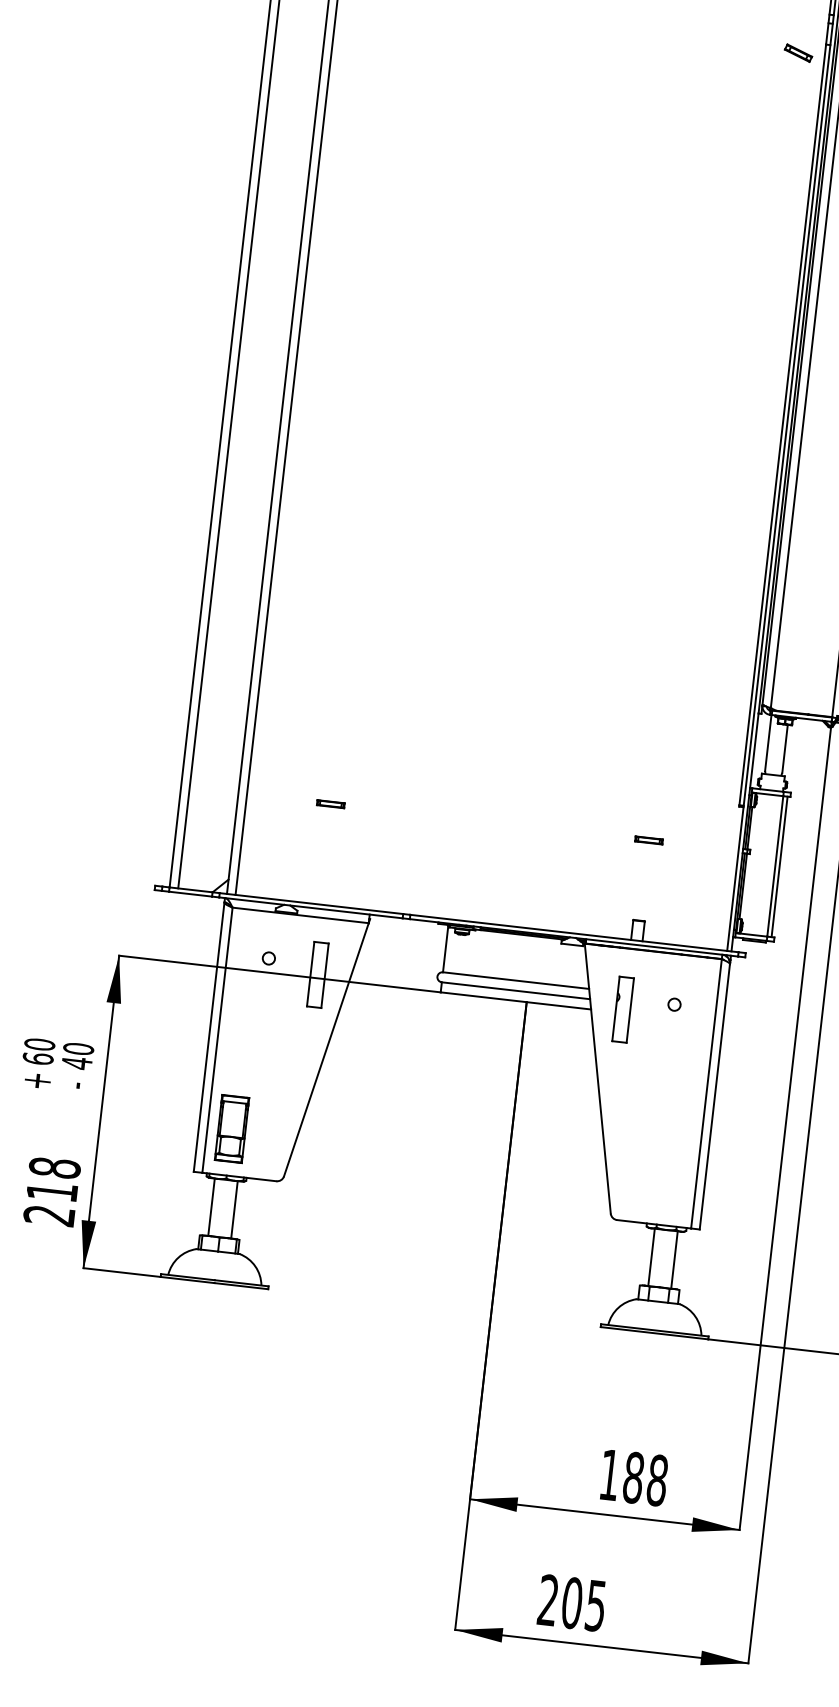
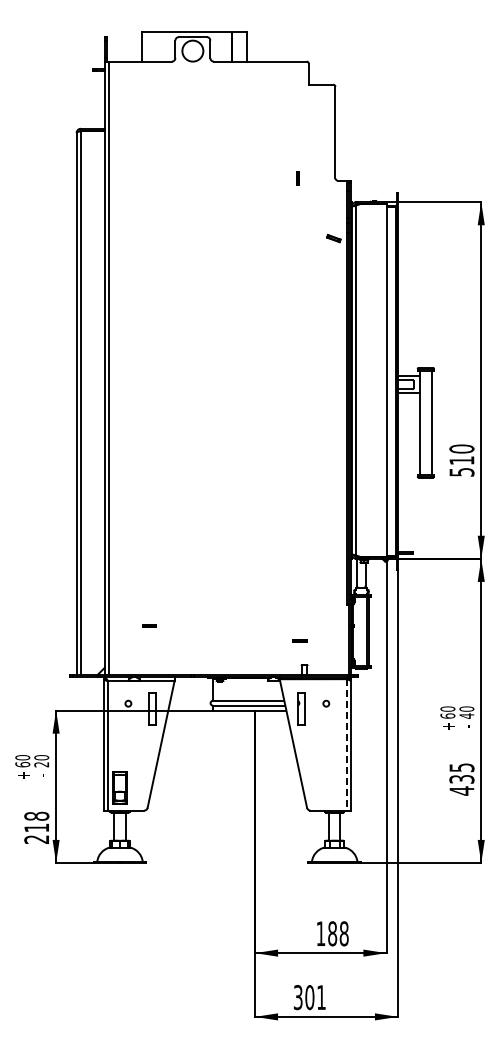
line: (648, 839) -> (299, 640), moved
text: (76, 1062) -> (41, 764), 40 -> 20
line: (706, 1093) -> (346, 744), solid -> dashed
text: (571, 1602) -> (309, 997), 205 -> 301

